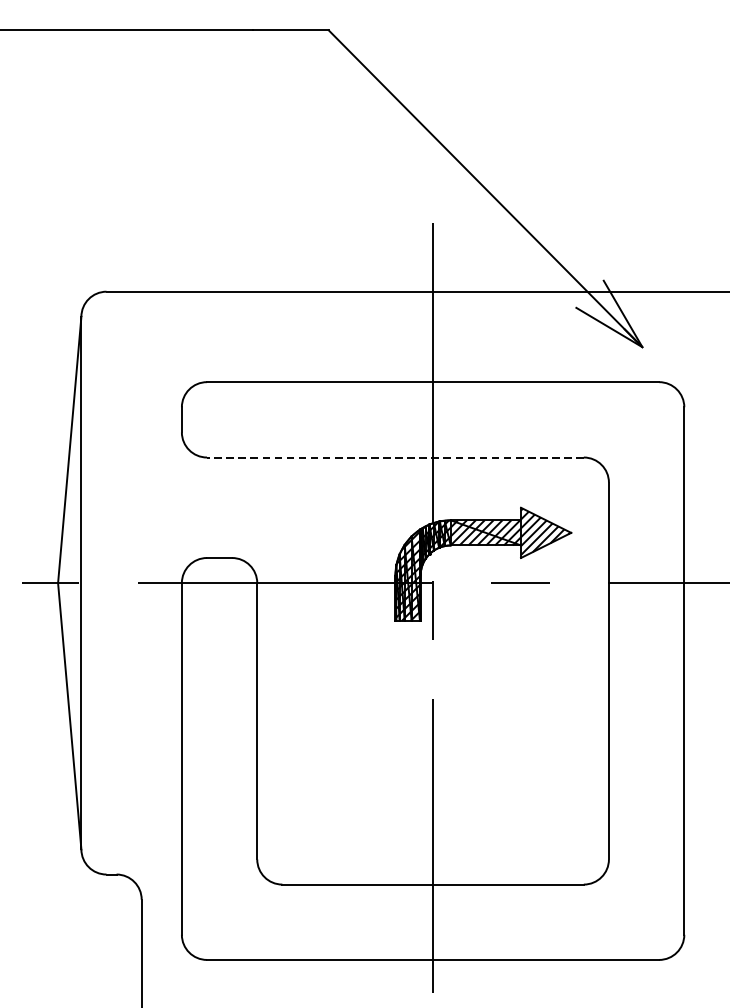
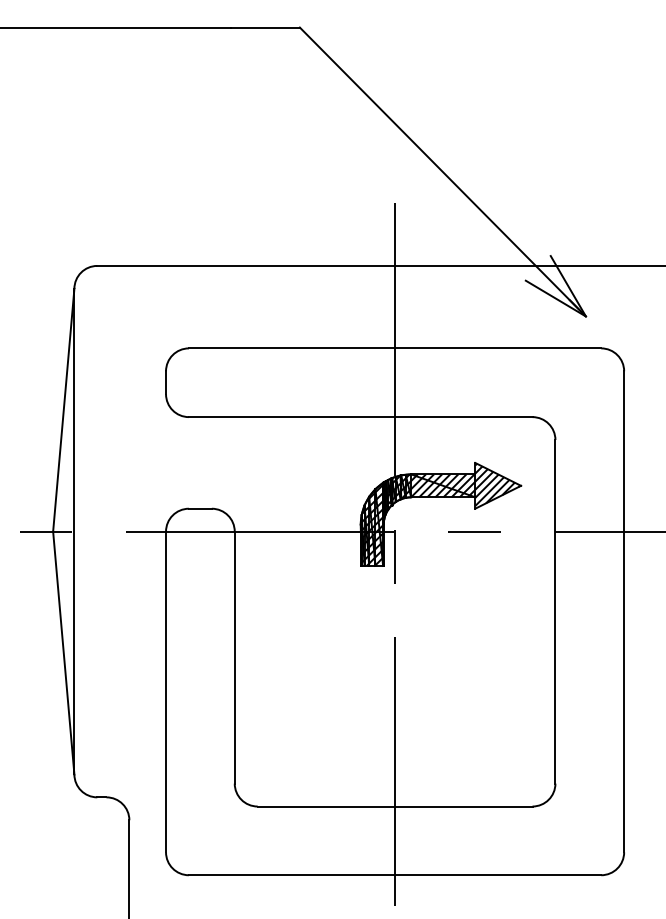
line: (395, 457) -> (360, 417), dashed -> solid

